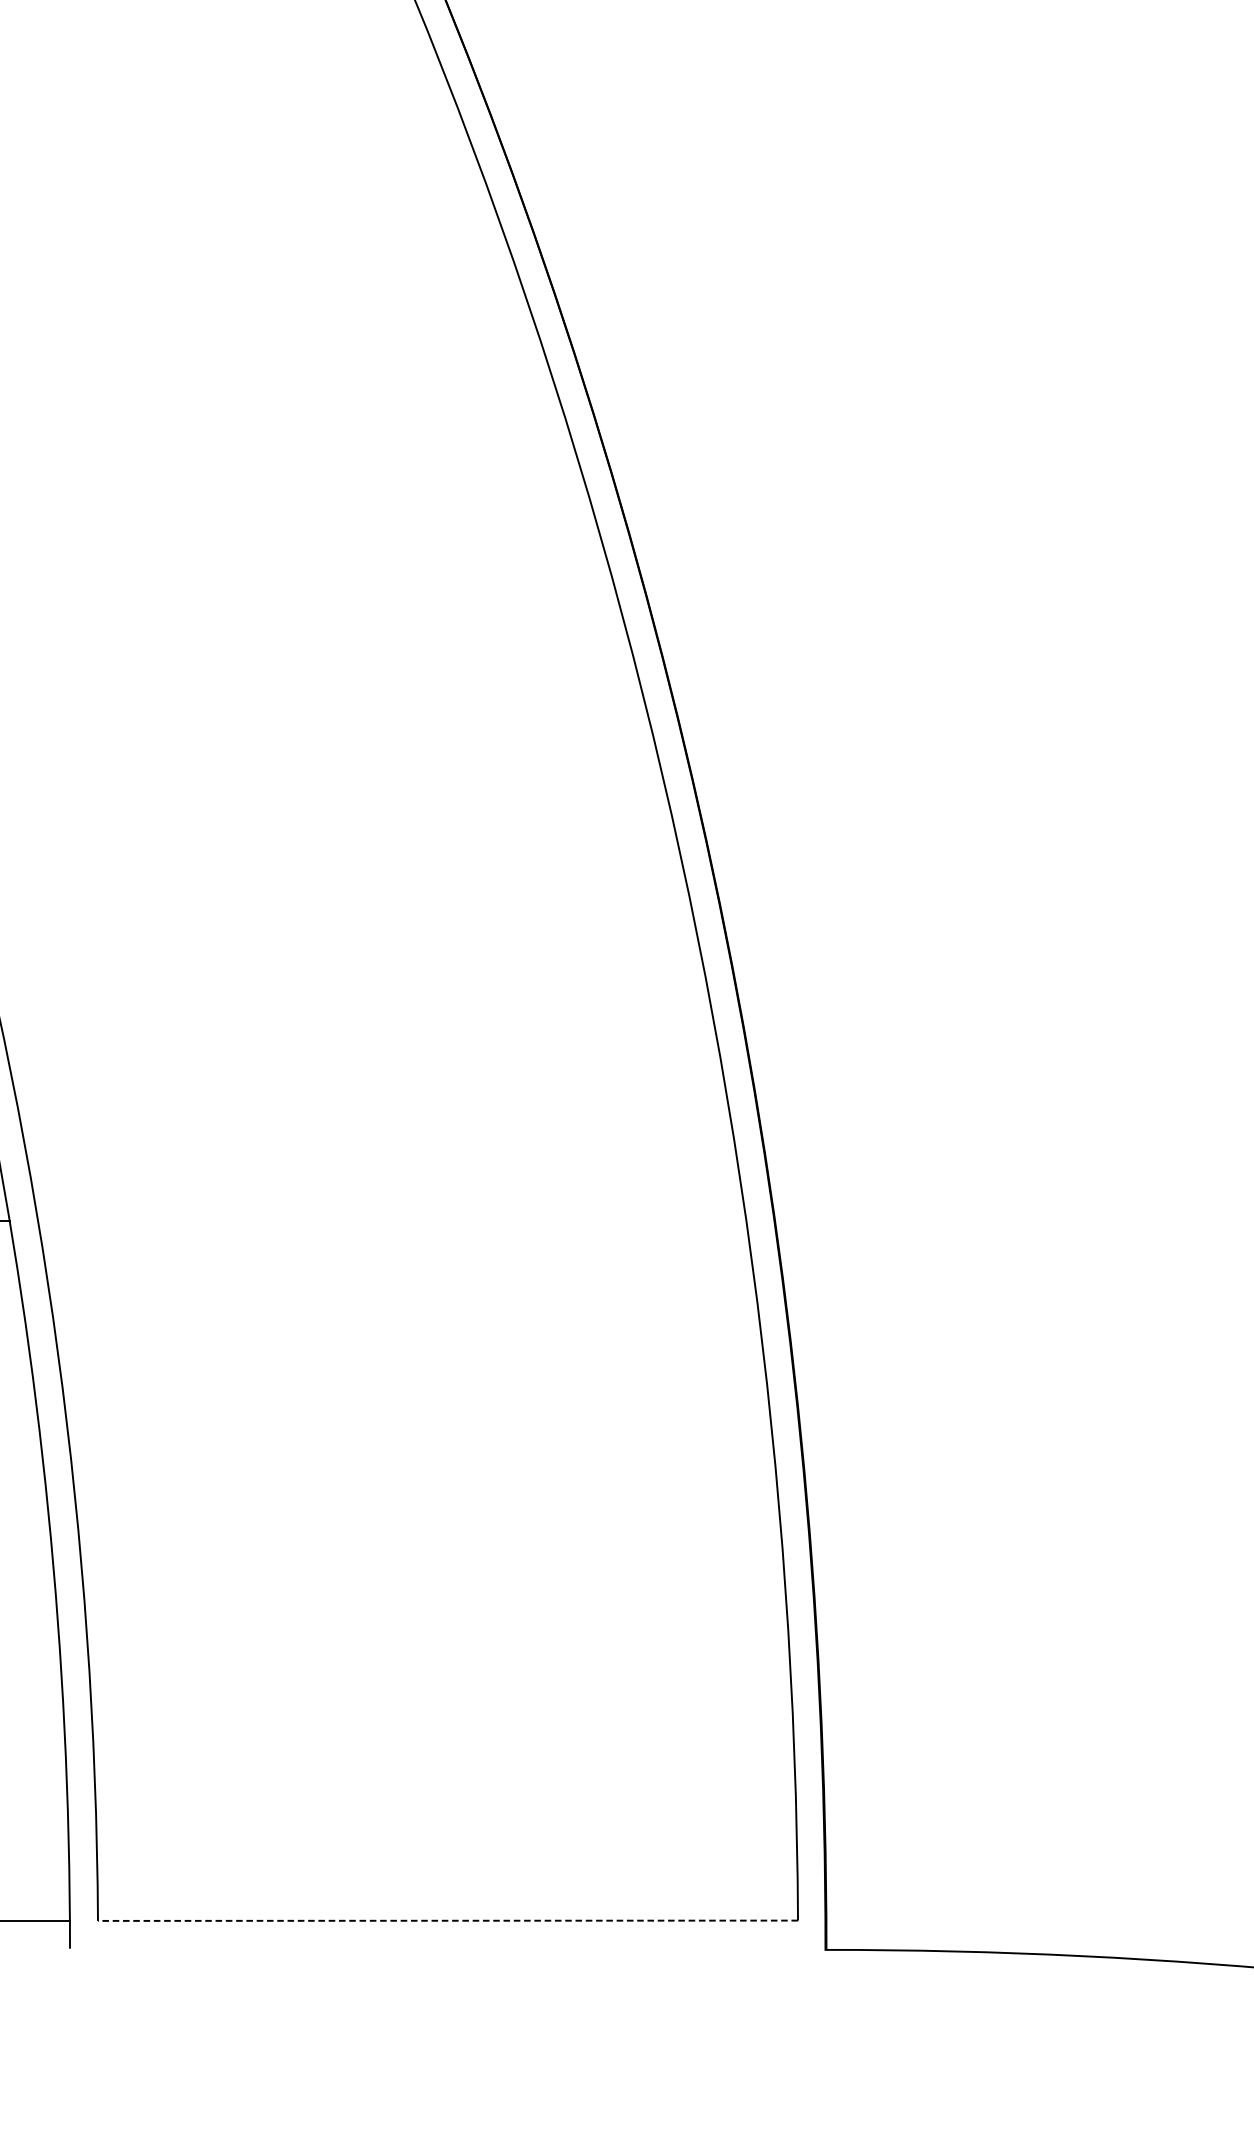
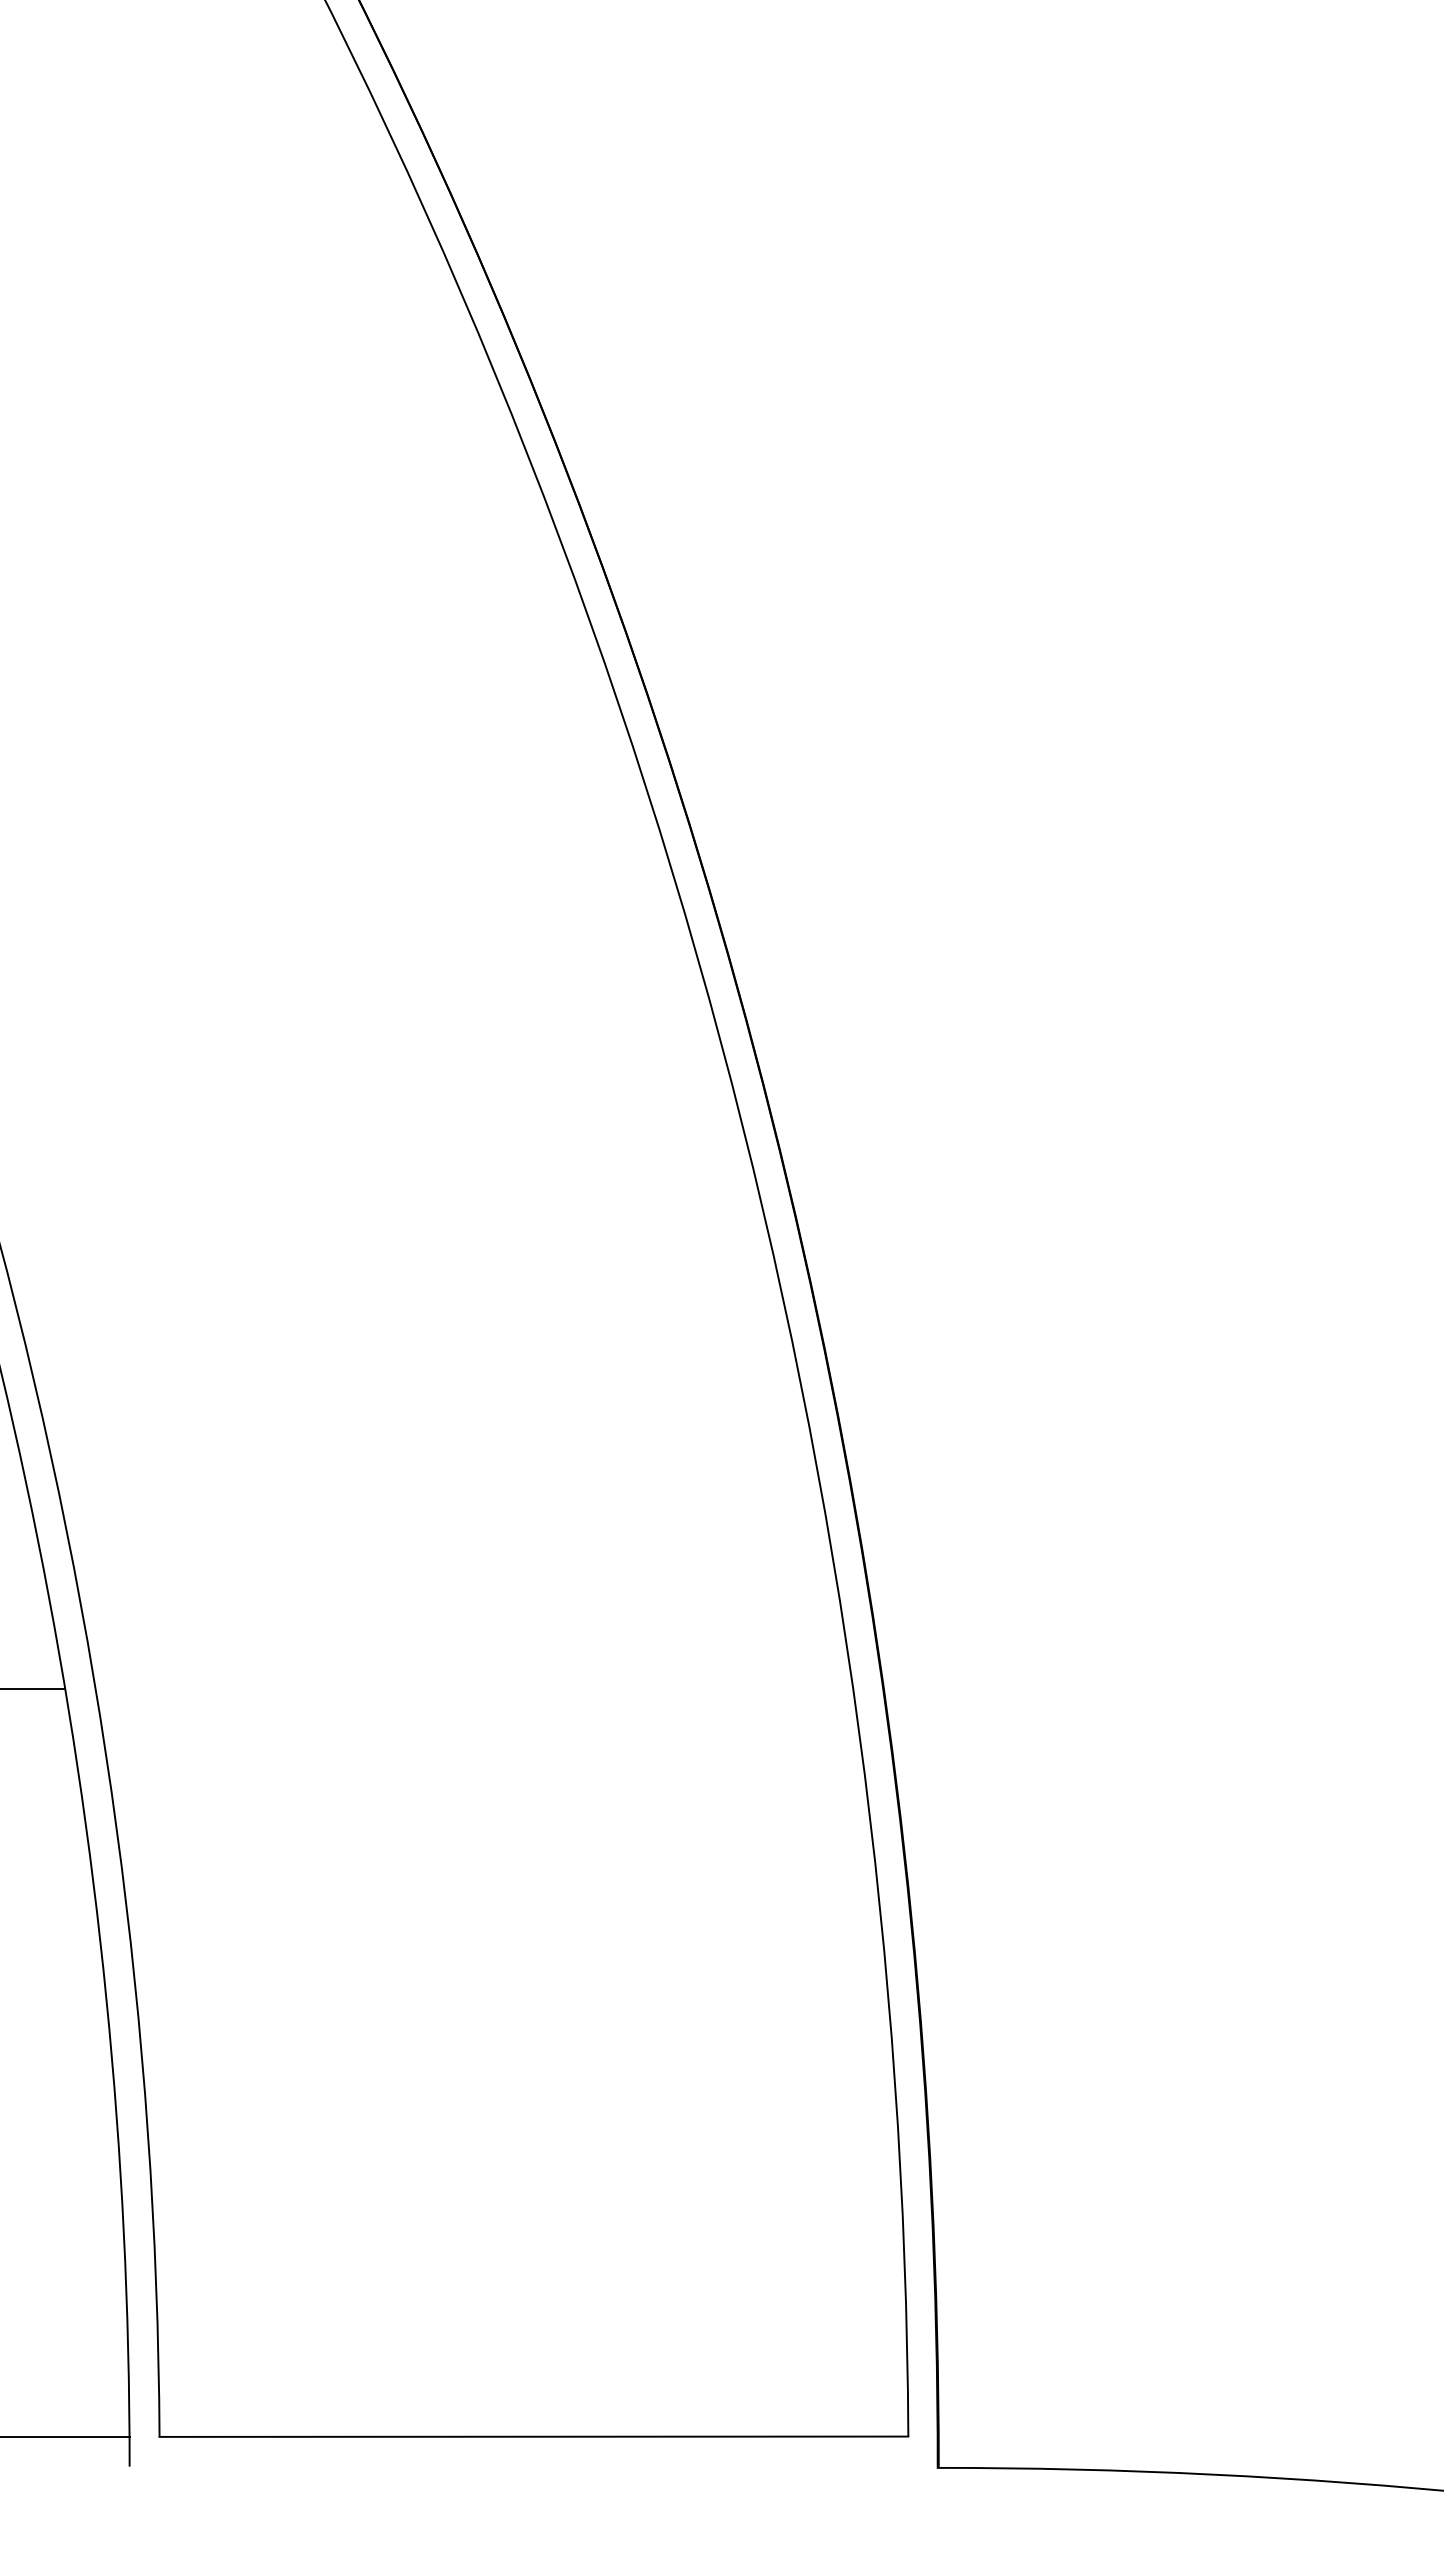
line: (447, 1920) -> (533, 2436), dashed -> solid

